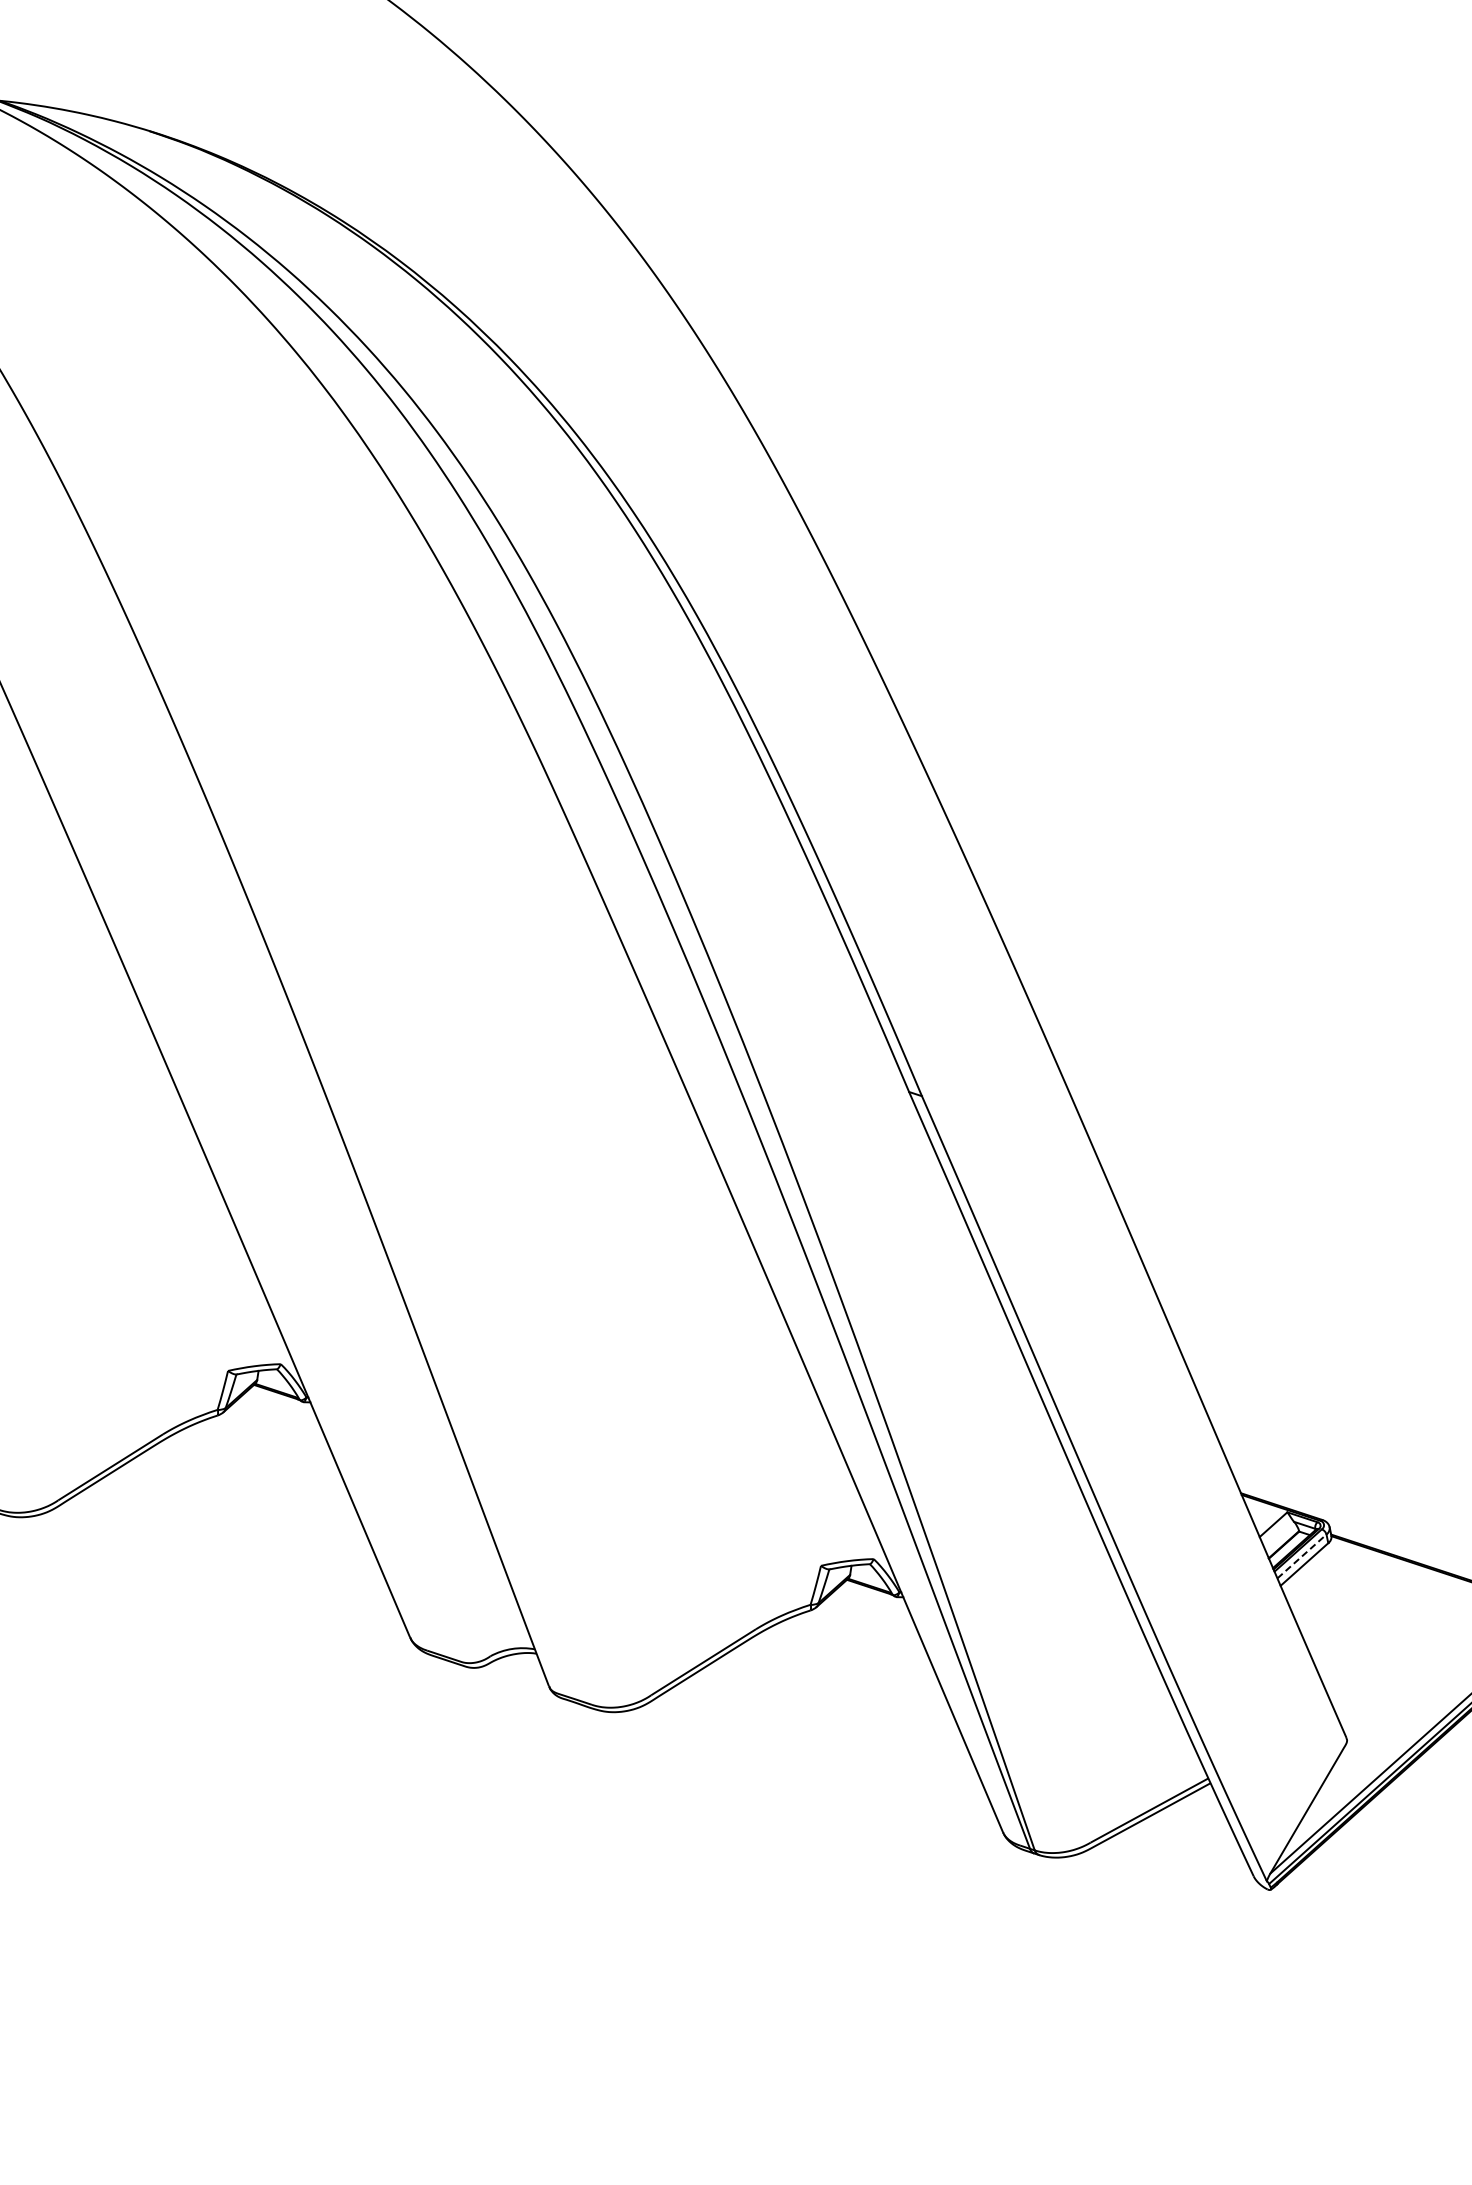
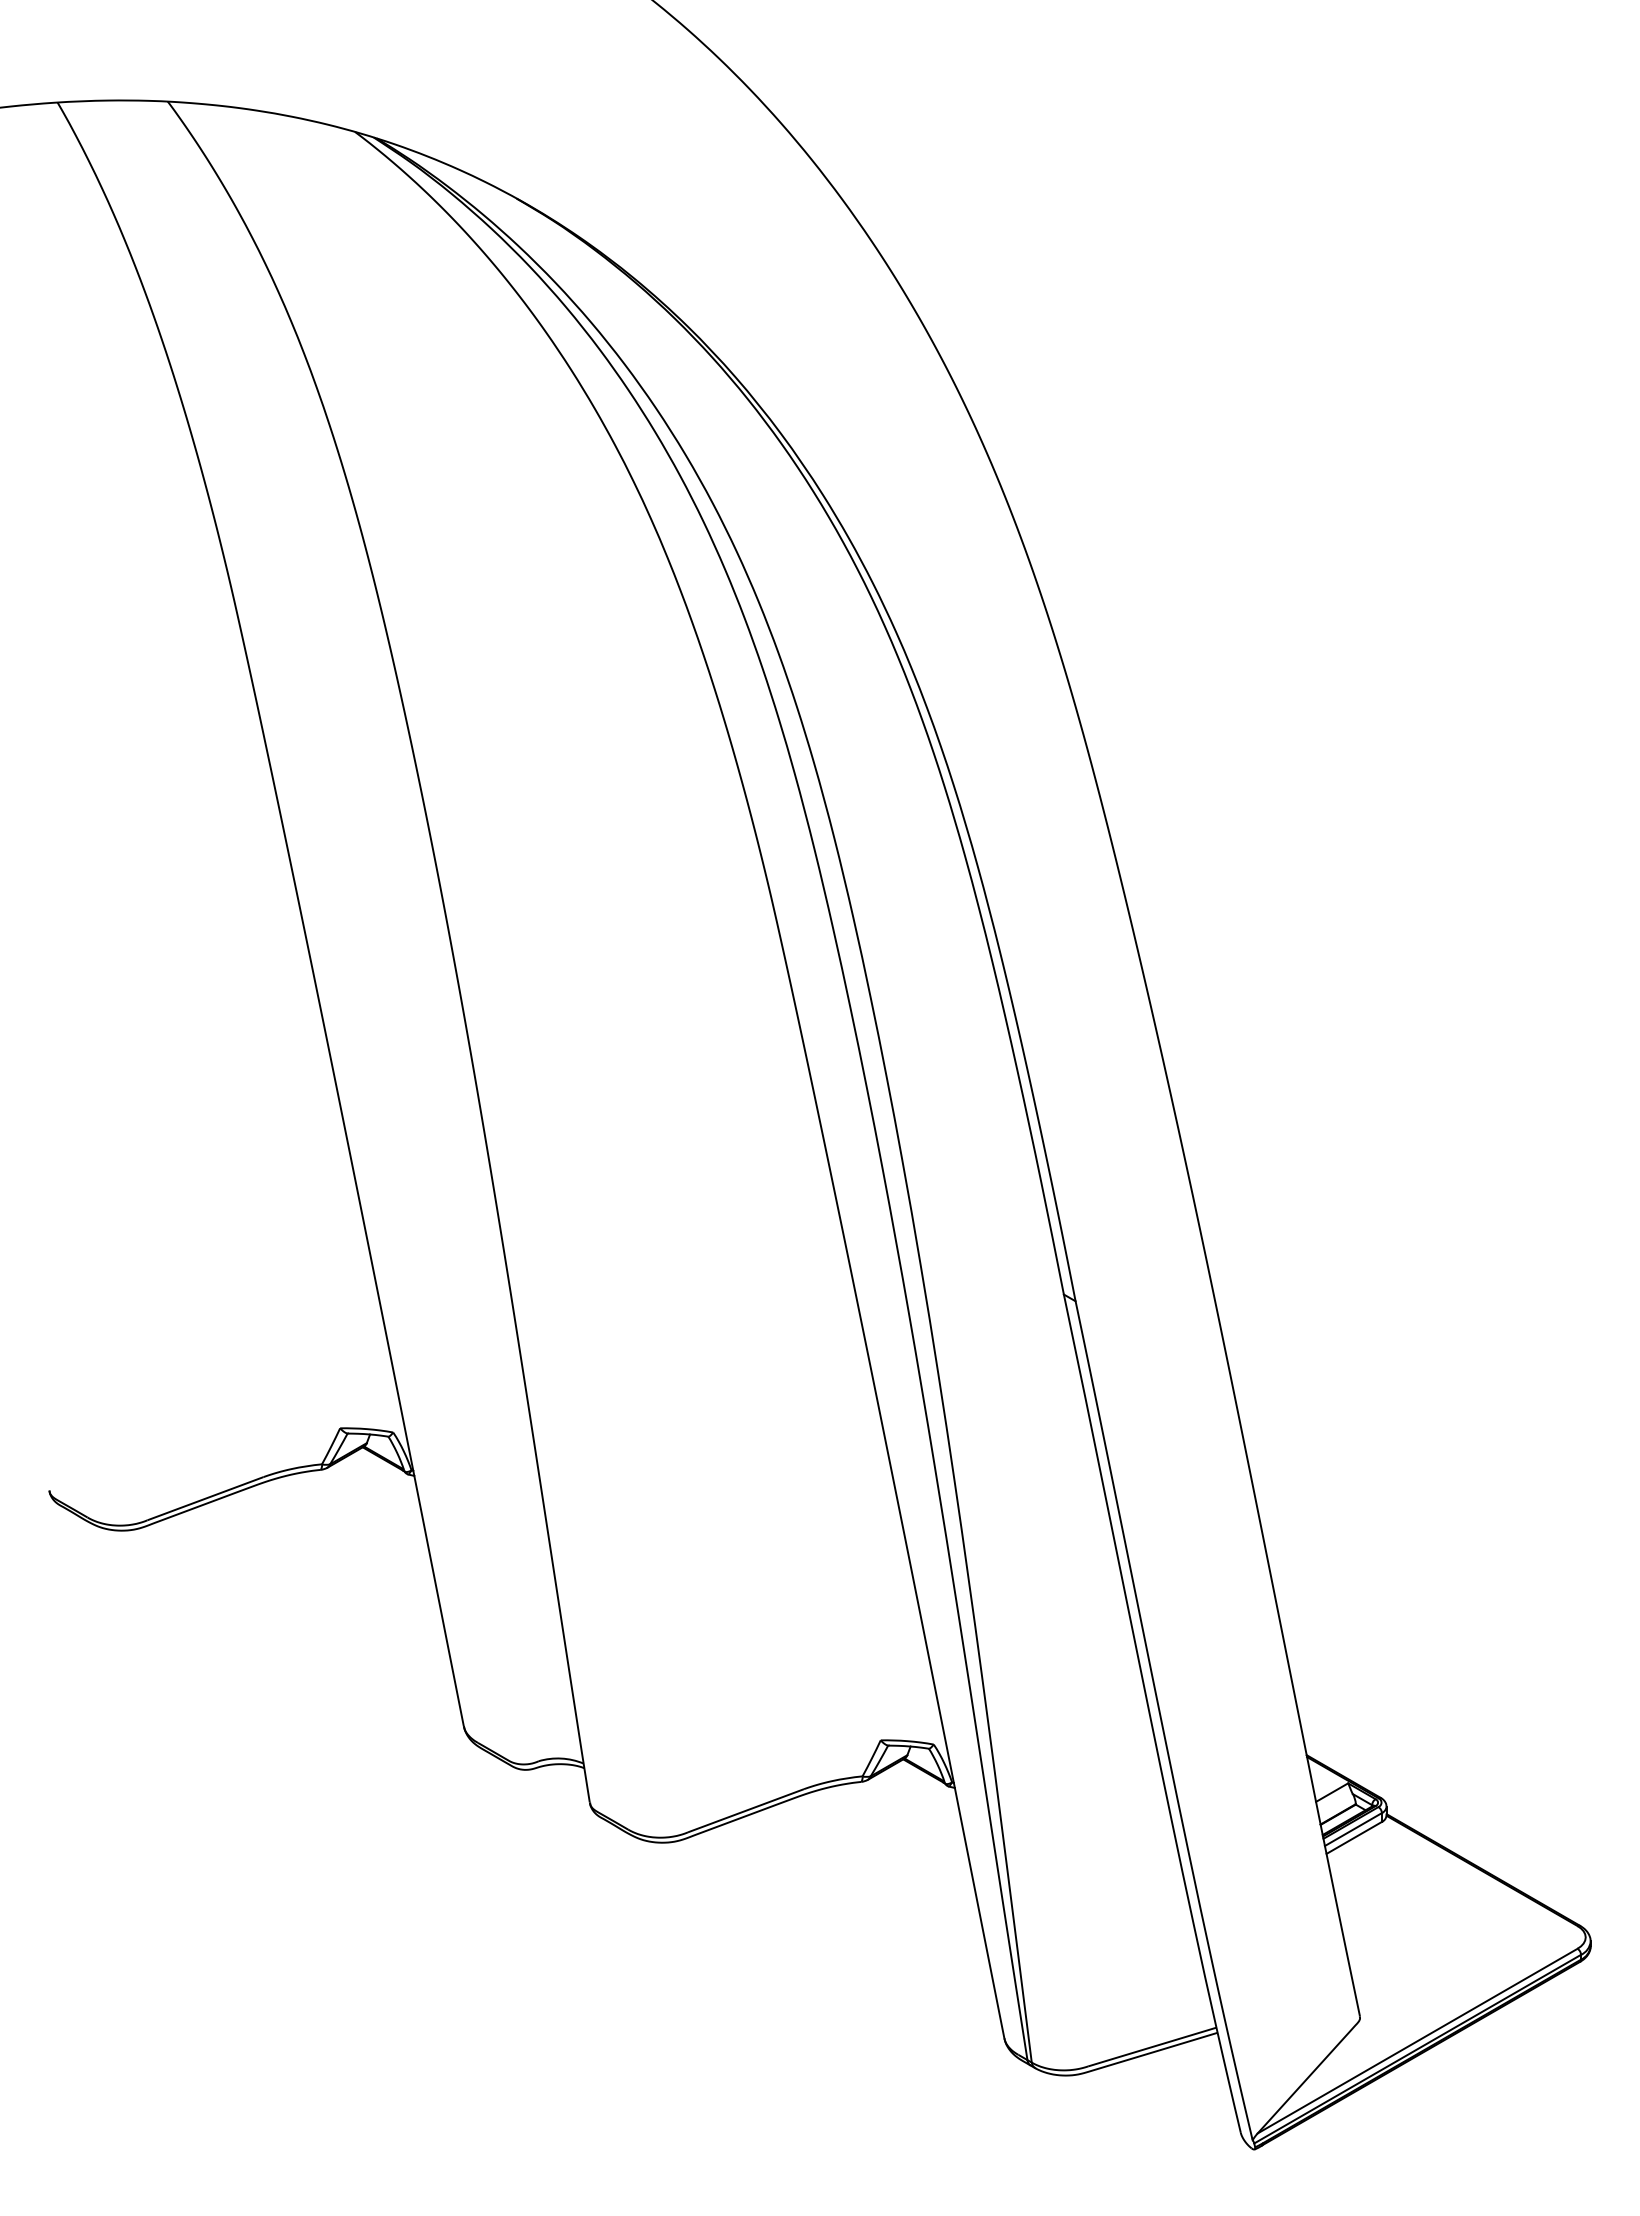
line: (1302, 1556) -> (1353, 1829), dashed -> solid

